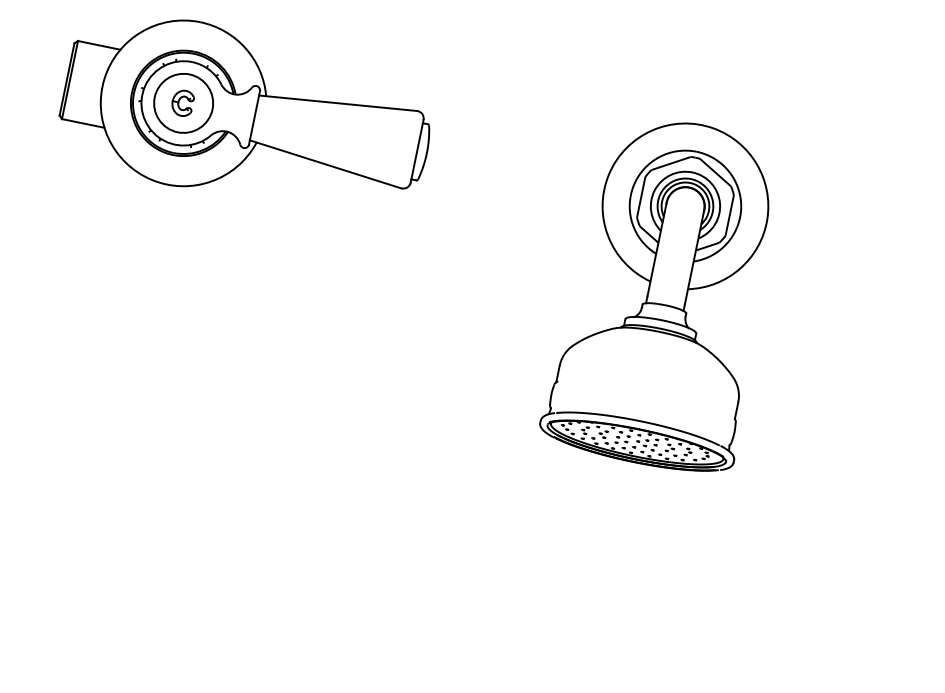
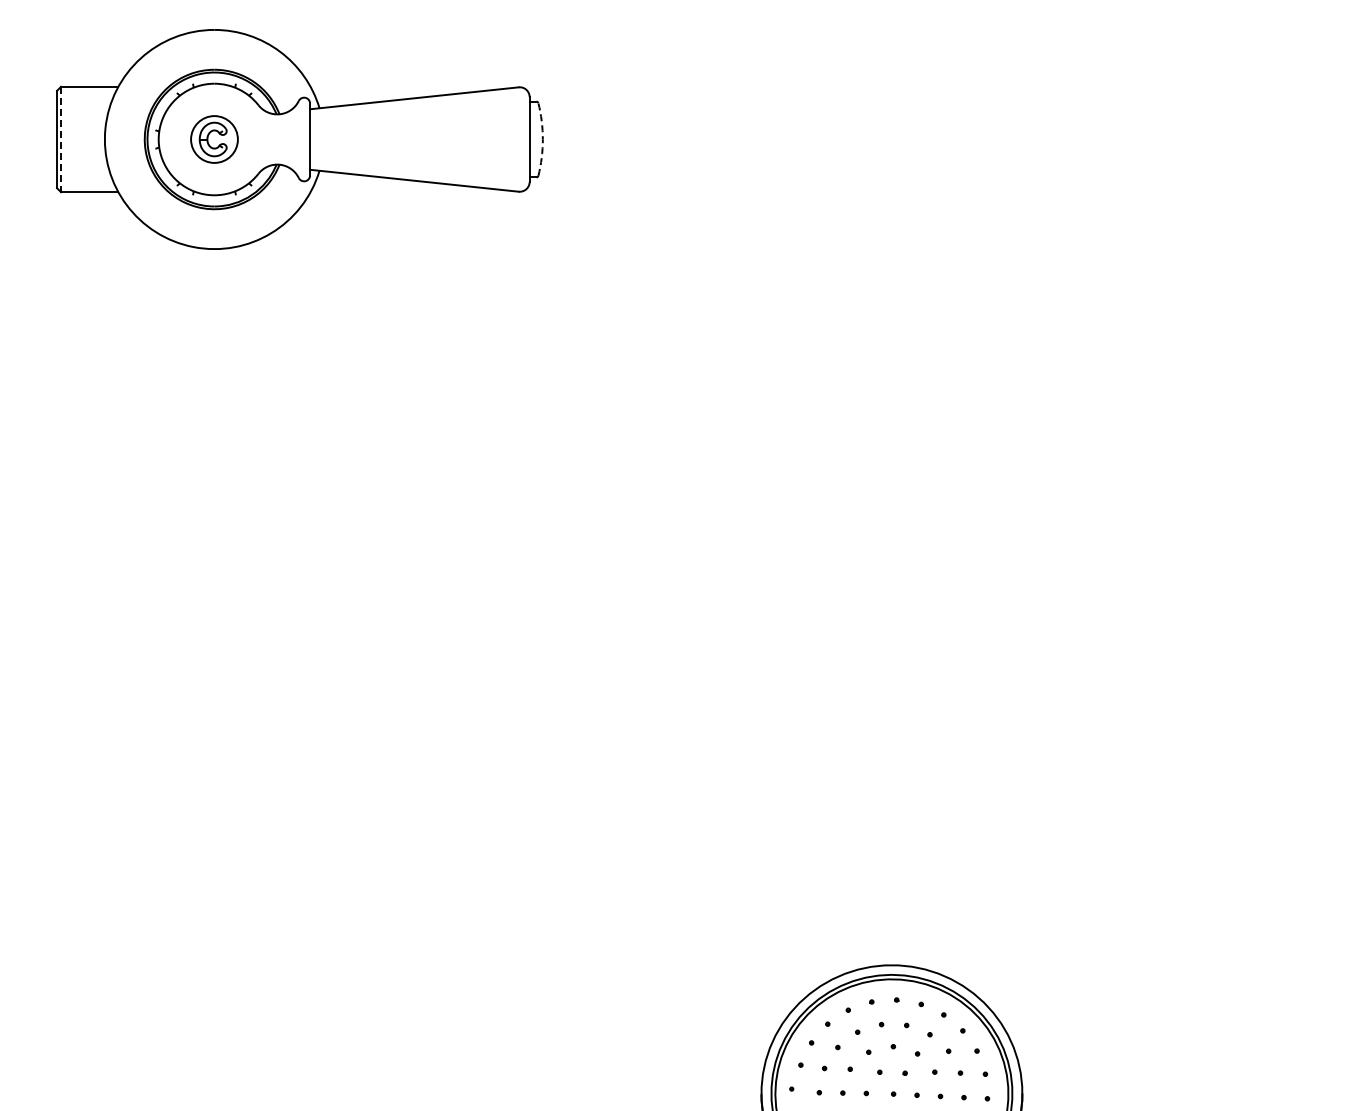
line: (70, 80) -> (61, 139), solid -> dashed
circle: (183, 103) -> (214, 139), size x0.6
arc: (426, 153) -> (542, 139), solid -> dashed
part: (667, 293) -> (891, 257), removed

